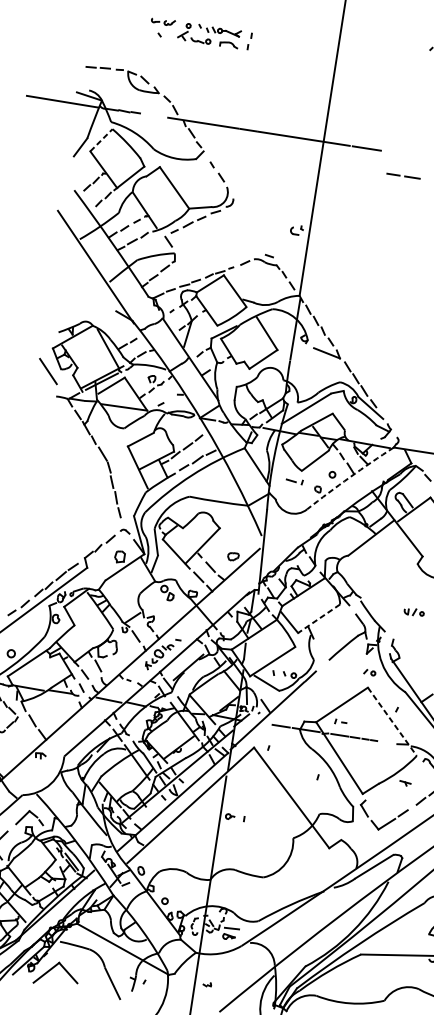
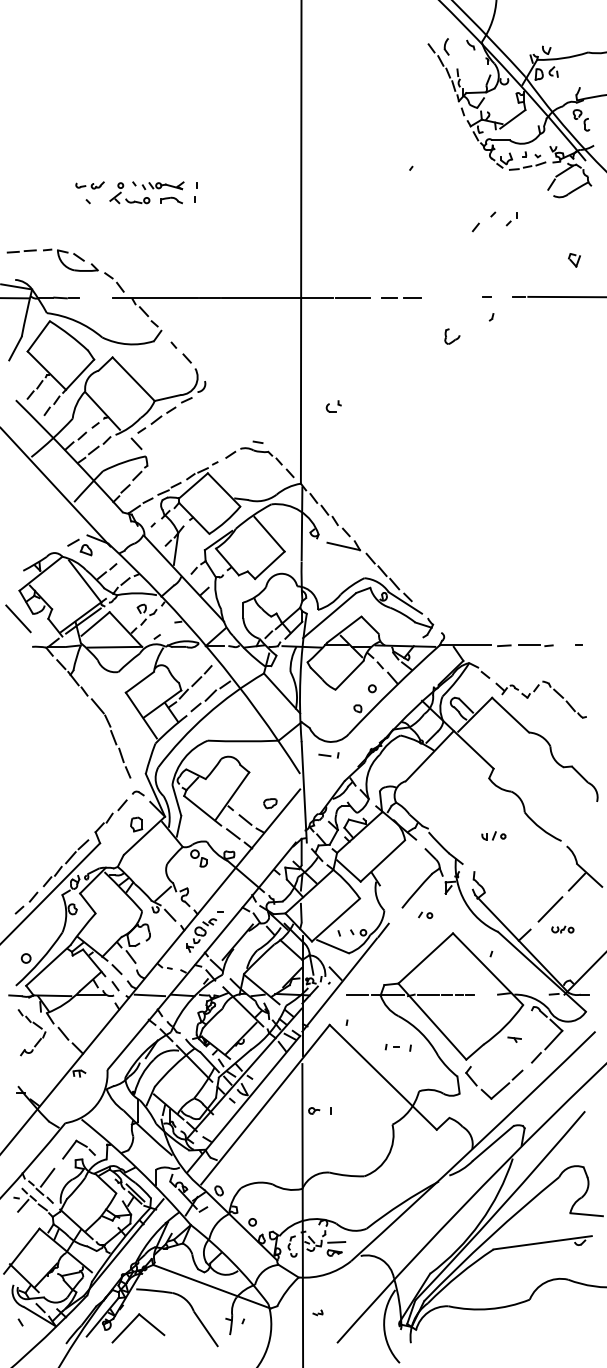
line: (101, 140) -> (38, 336), dashed -> solid
line: (405, 176) -> (403, 297), moved
part: (296, 229) -> (333, 406), moved
part: (108, 320) -> (79, 547), added
arc: (350, 477) -> (393, 688), dashed -> solid
part: (294, 481) -> (328, 755), moved
line: (318, 619) -> (382, 861), dashed -> solid
part: (369, 671) -> (425, 914), moved
part: (340, 722) -> (391, 1047), moved
line: (392, 722) -> (488, 969), dashed -> solid

